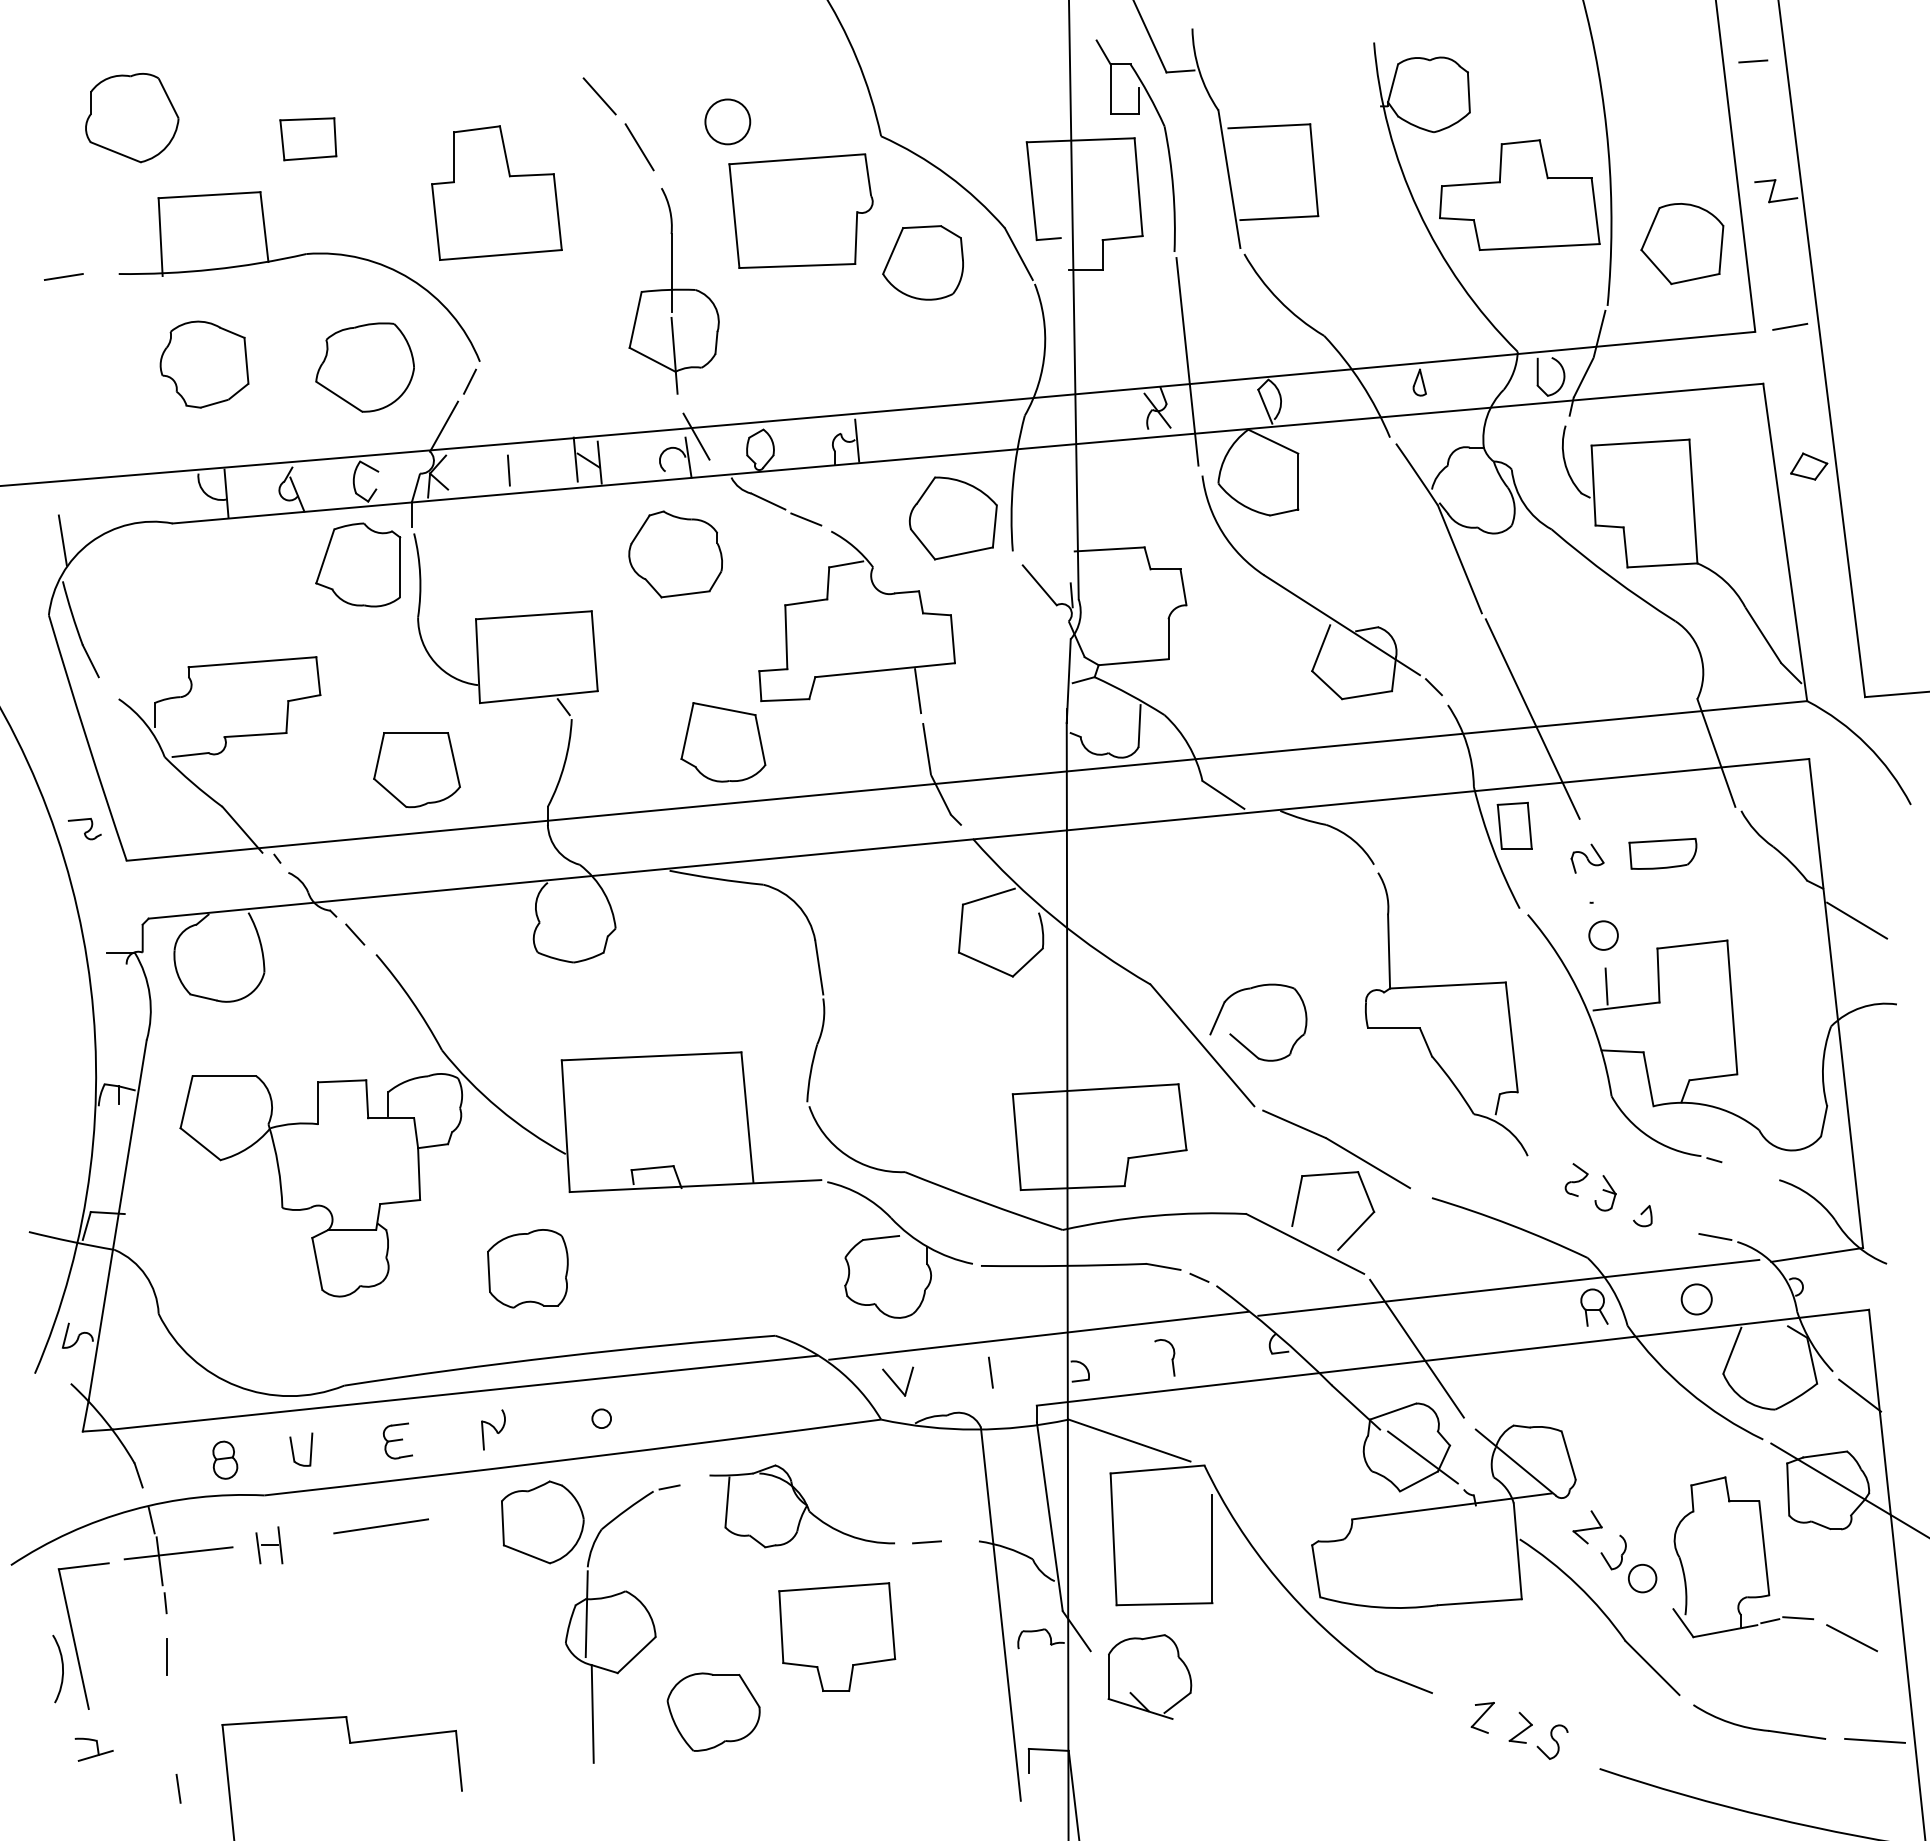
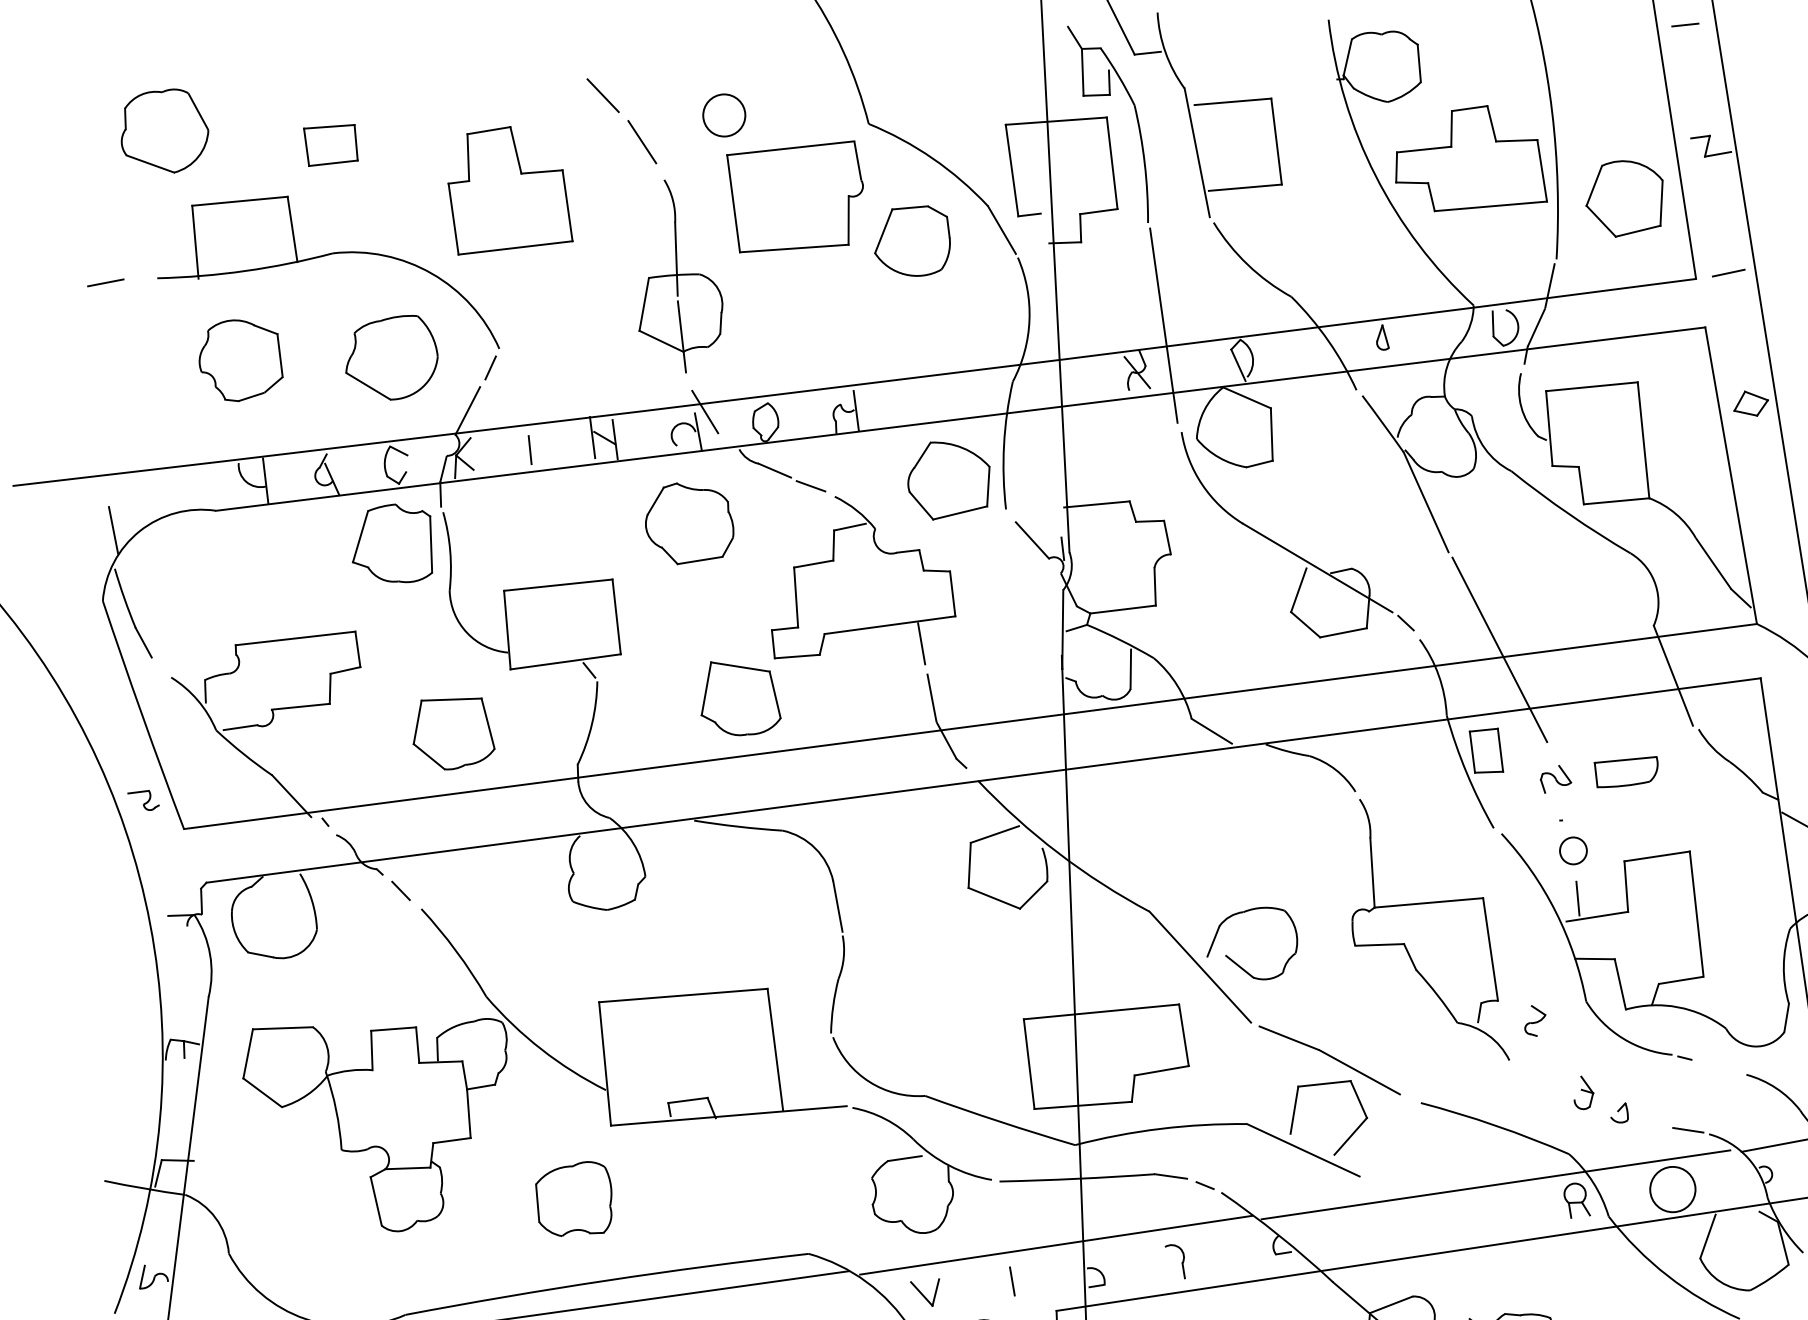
part: (1576, 1179) -> (1535, 1020), moved
circle: (1696, 1299) -> (1672, 1189), size x1.6
line: (1416, 1348) -> (1411, 1244), removed

